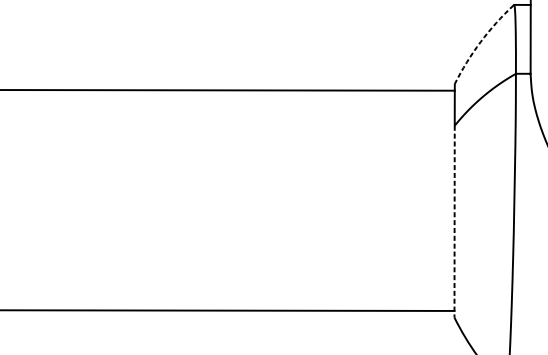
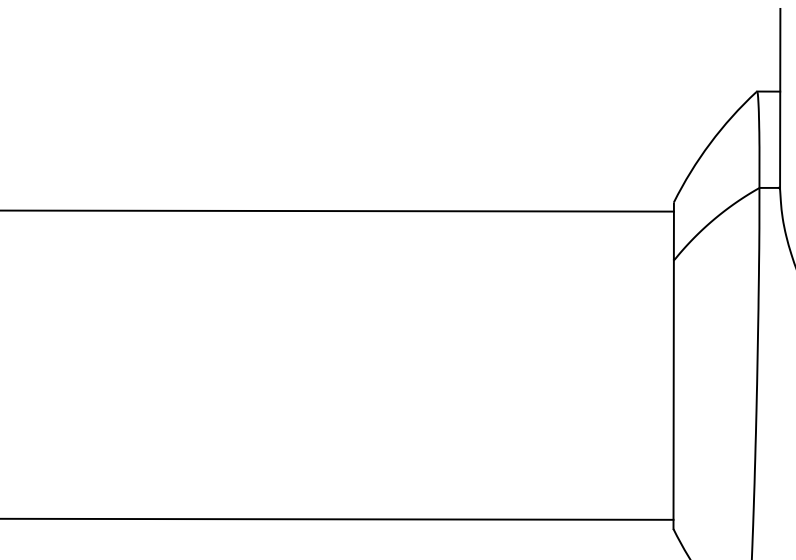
arc: (480, 42) -> (710, 143), dashed -> solid
line: (454, 222) -> (673, 395), dashed -> solid

